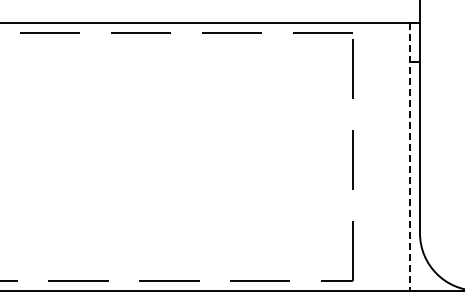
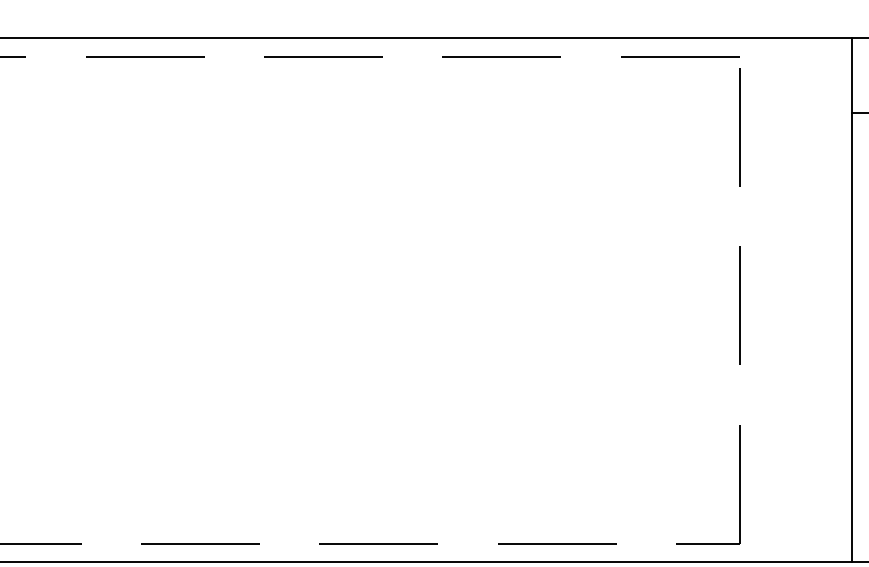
line: (410, 157) -> (852, 301), dashed -> solid

